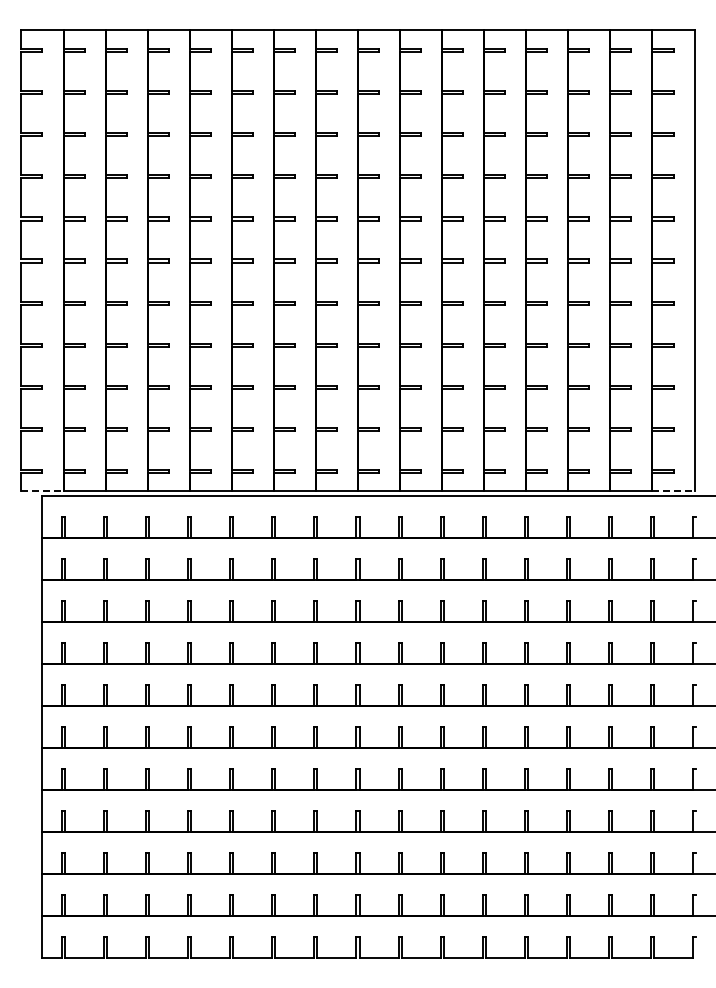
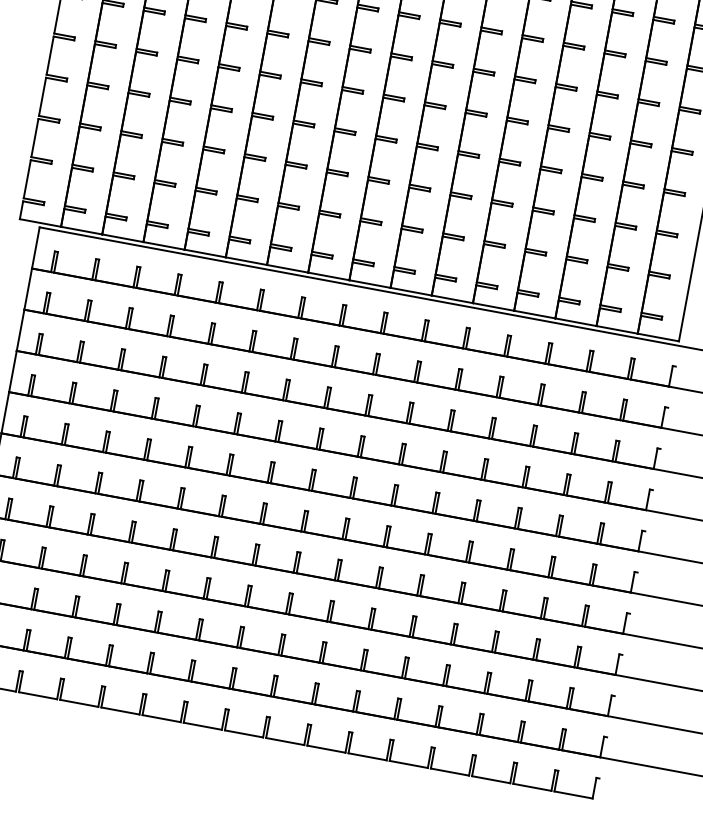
line: (42, 491) -> (40, 223), dashed -> solid
line: (674, 491) -> (659, 338), dashed -> solid

